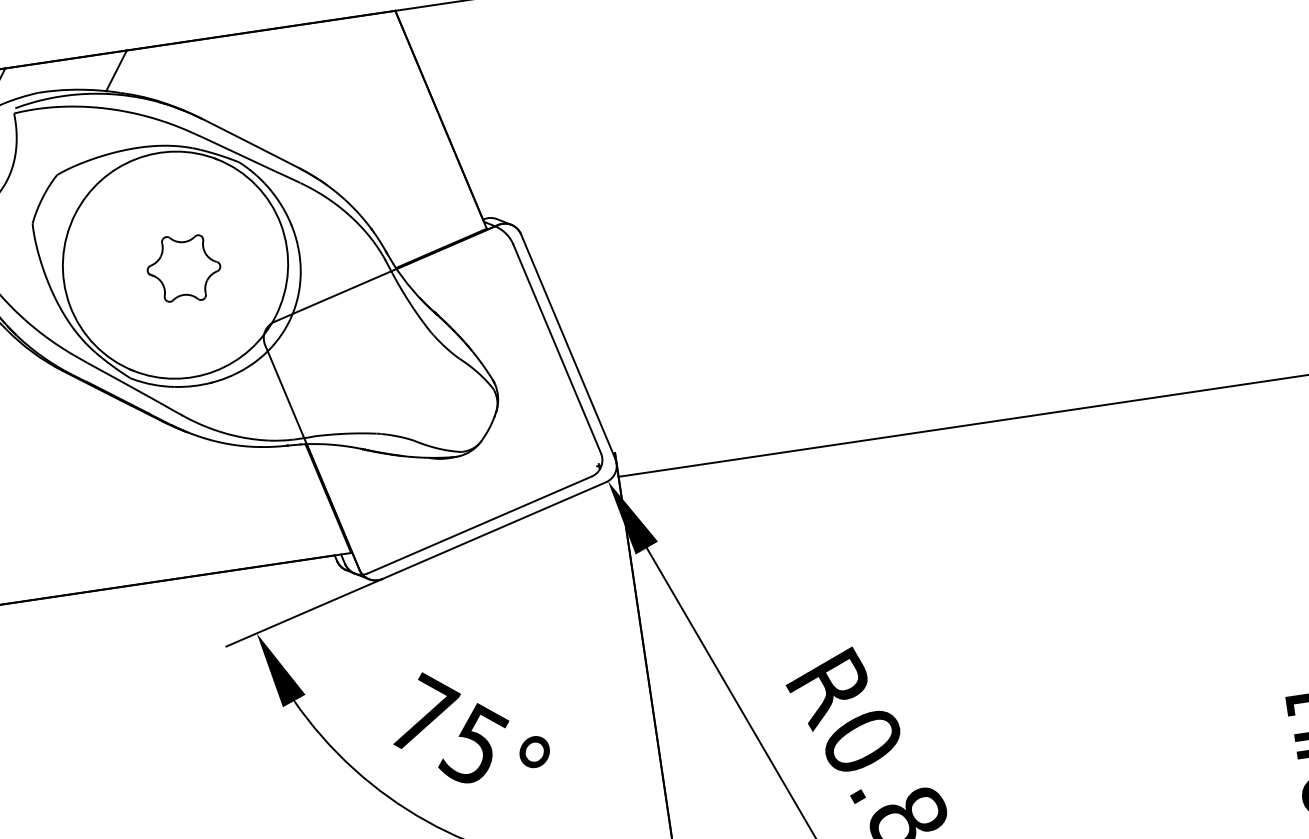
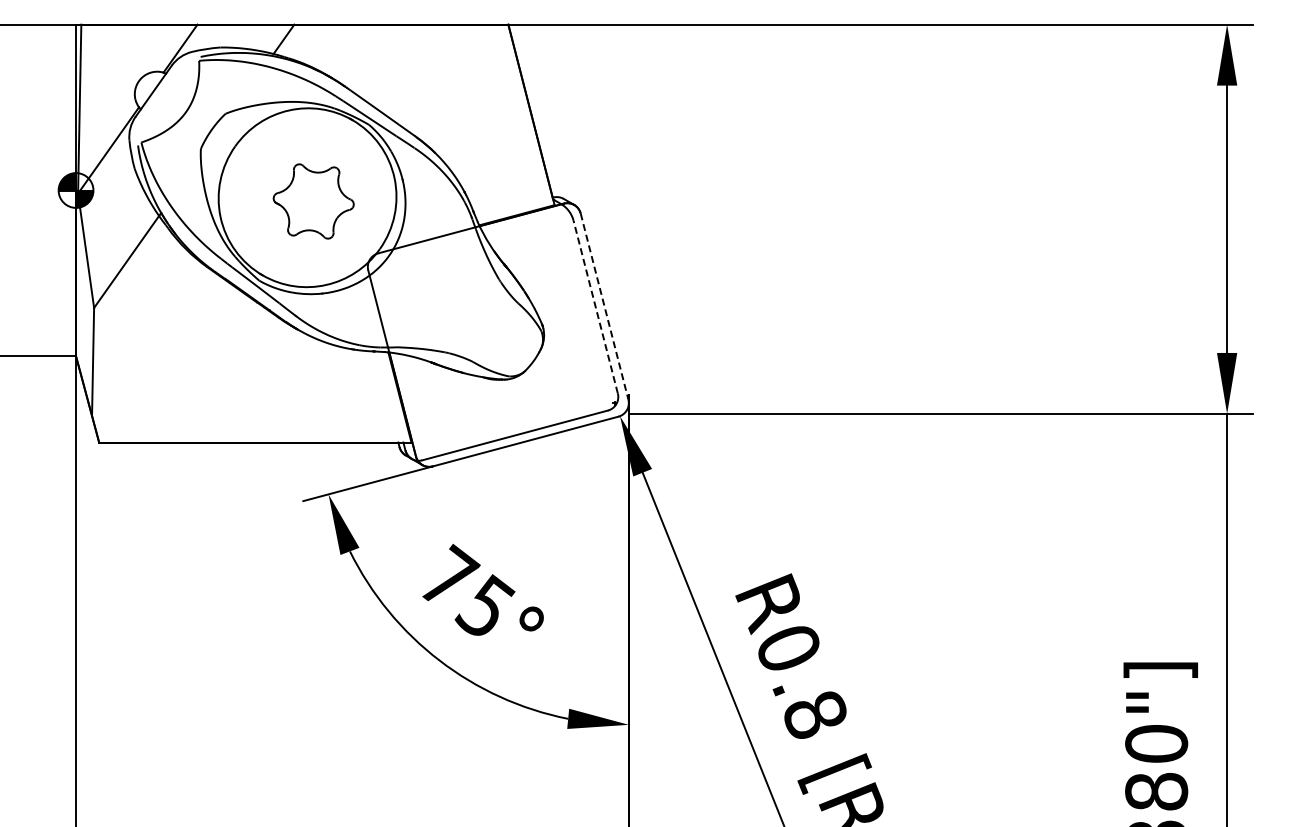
part: (183, 267) -> (313, 200), size x1.4
line: (568, 347) -> (604, 307), solid -> dashed
line: (556, 348) -> (595, 306), solid -> dashed

